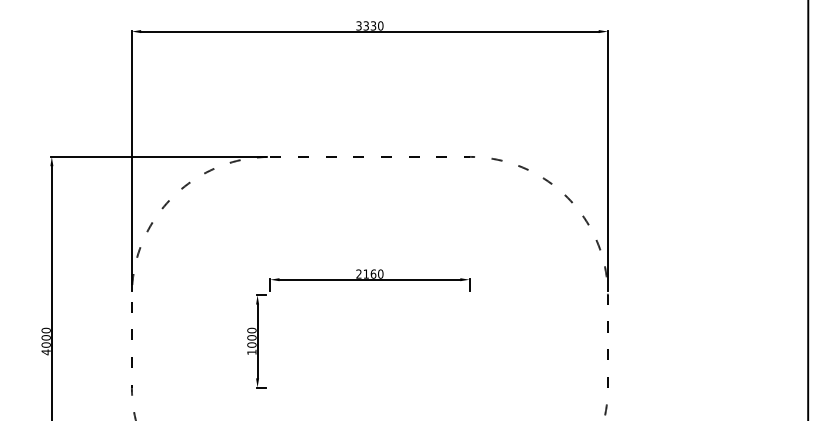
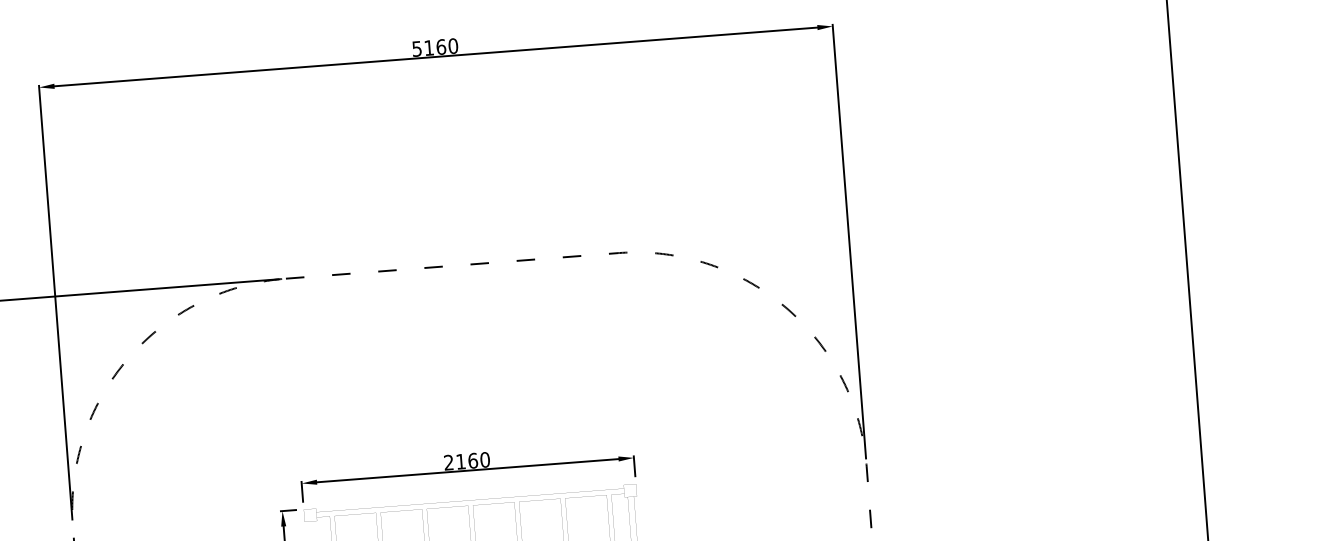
text: (366, 25) -> (429, 47), 3330 -> 5160

